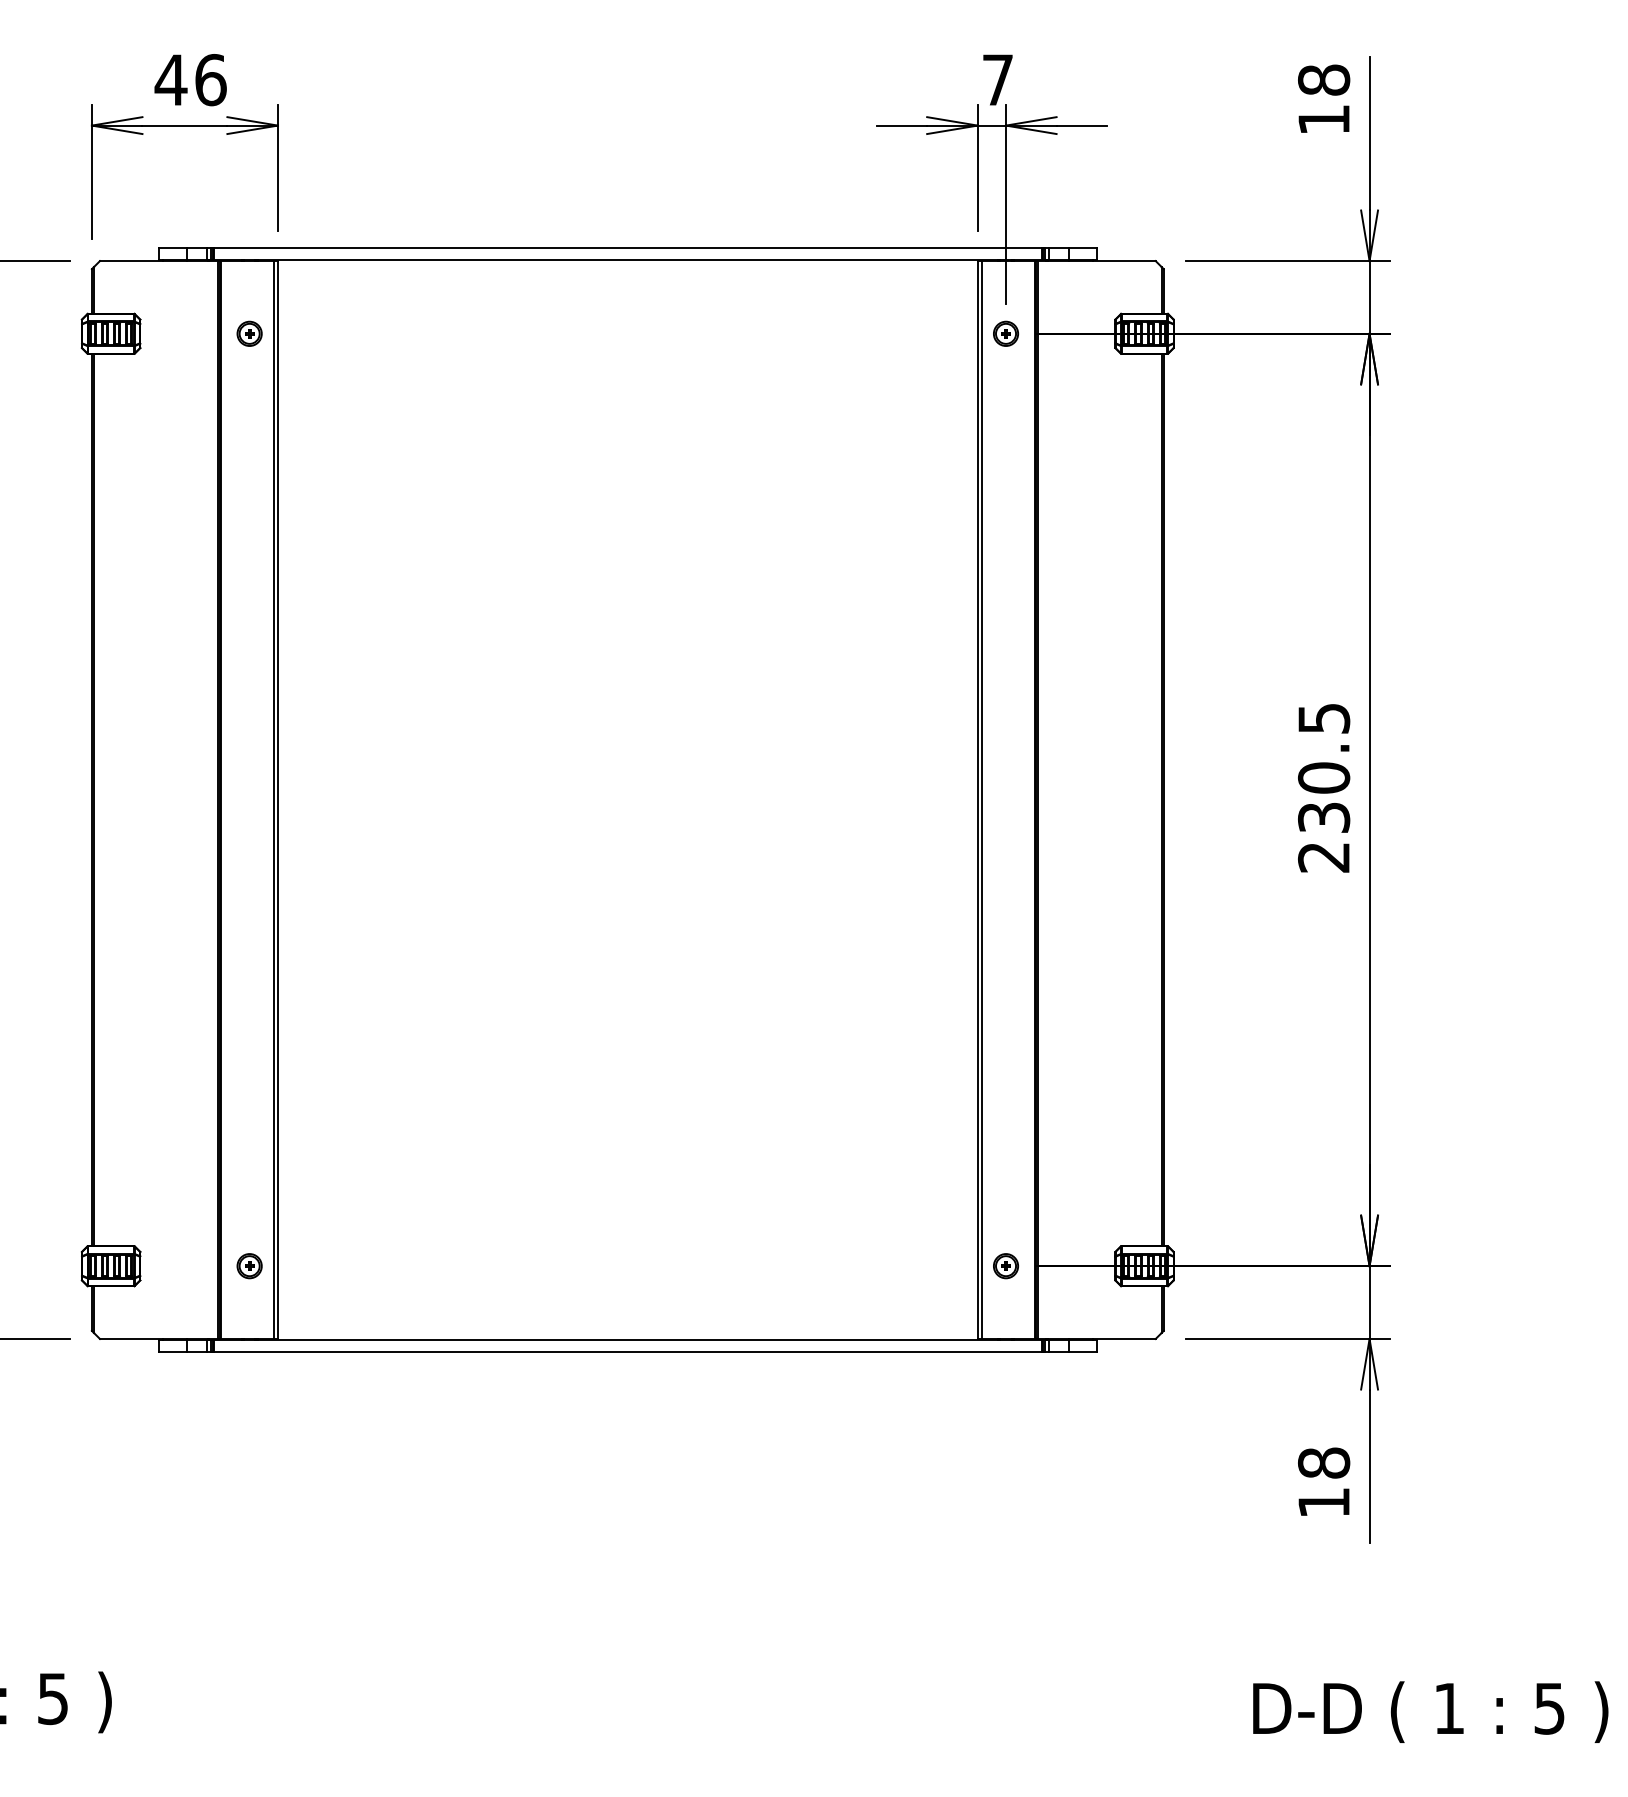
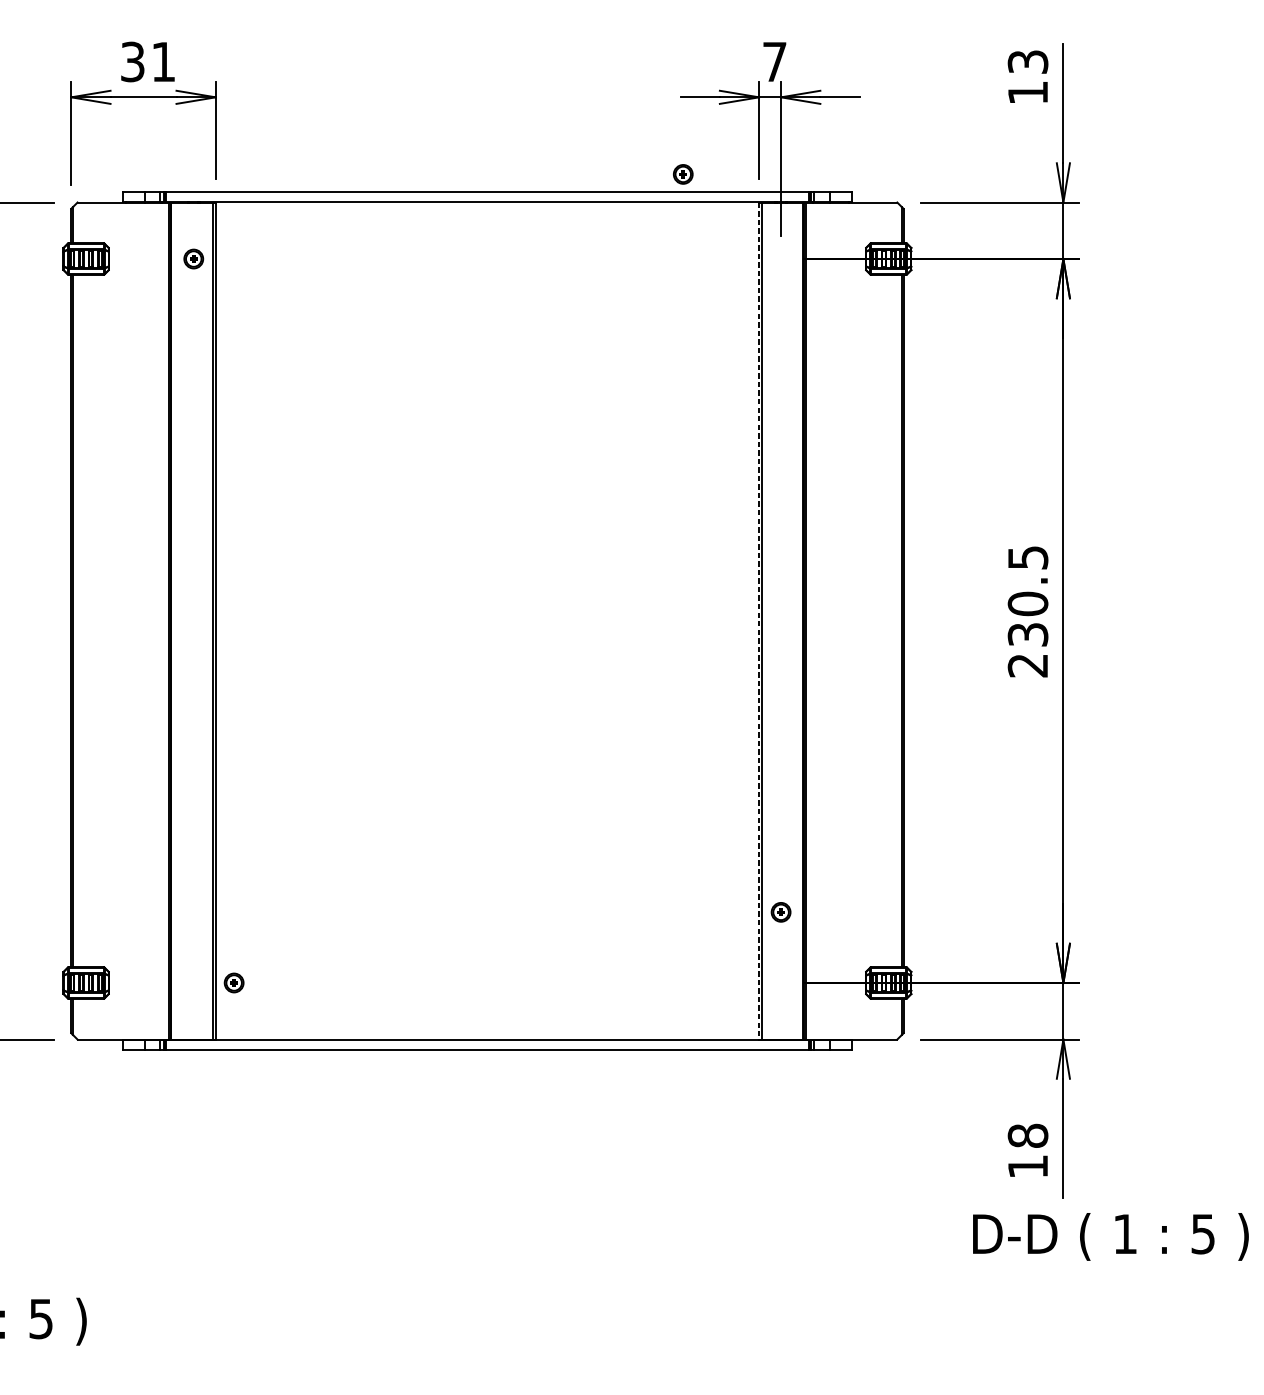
text: (1324, 79) -> (1028, 61), 18 -> 13
text: (190, 80) -> (147, 62), 46 -> 31
part: (1005, 333) -> (682, 174), moved
line: (977, 800) -> (758, 621), solid -> dashed
part: (249, 1266) -> (234, 983), moved
part: (1005, 1266) -> (780, 912), moved
text: (1430, 1711) -> (1110, 1236), moved

